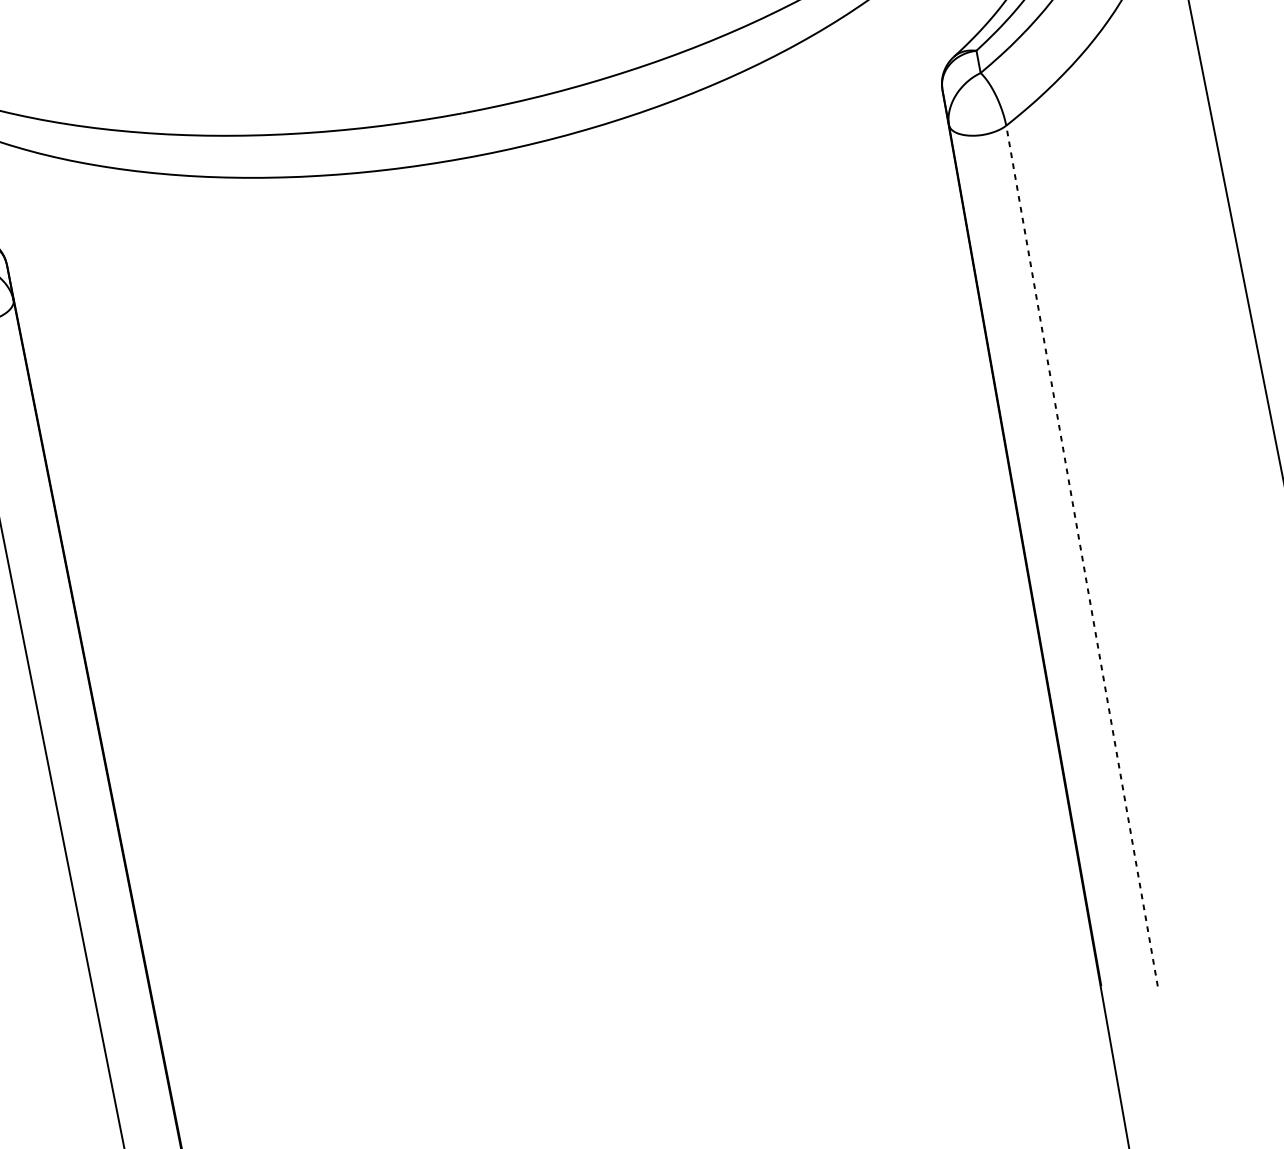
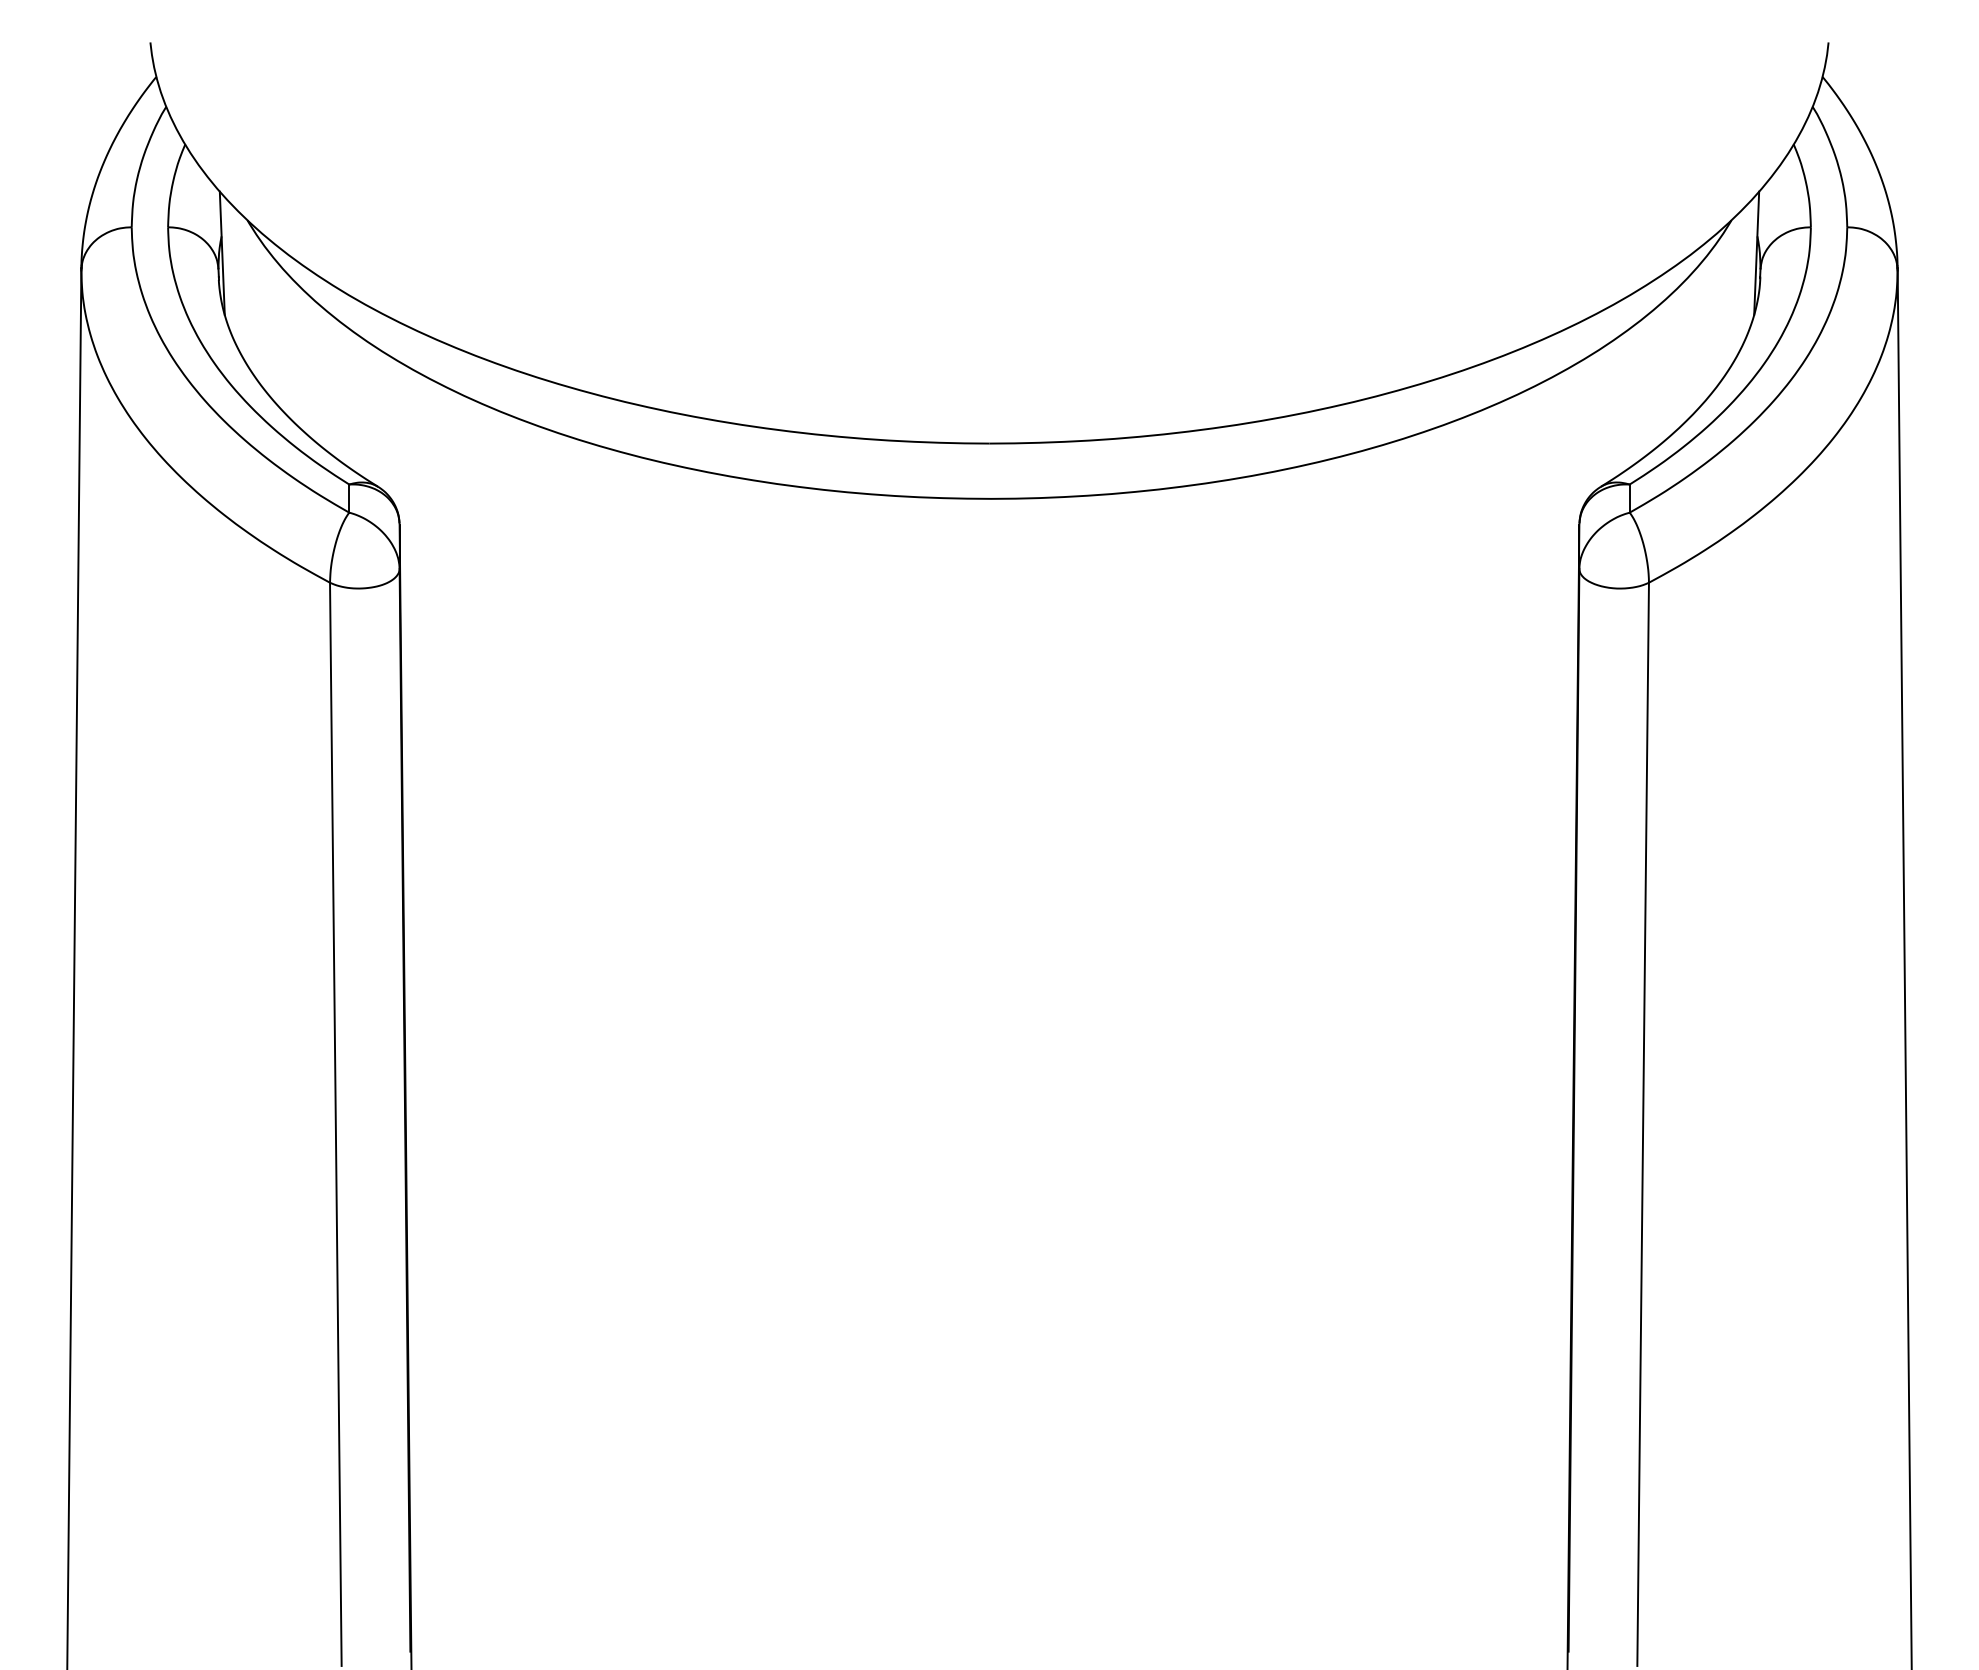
line: (1082, 556) -> (1643, 1124), dashed -> solid

